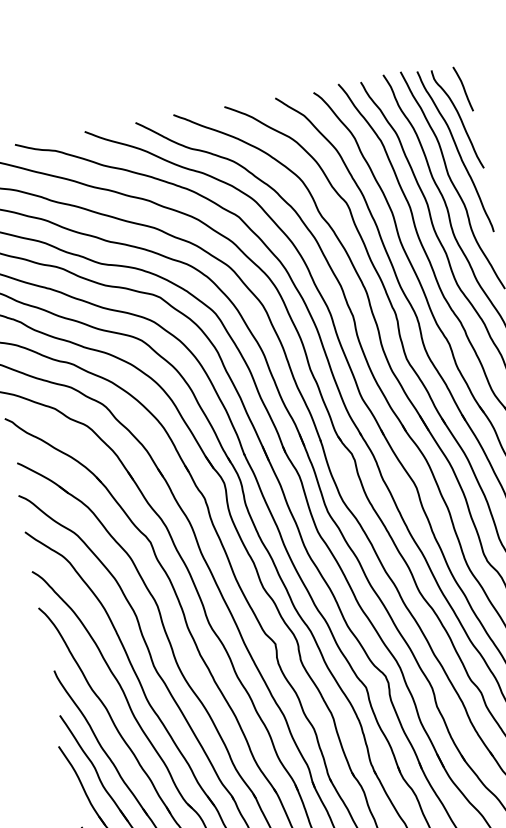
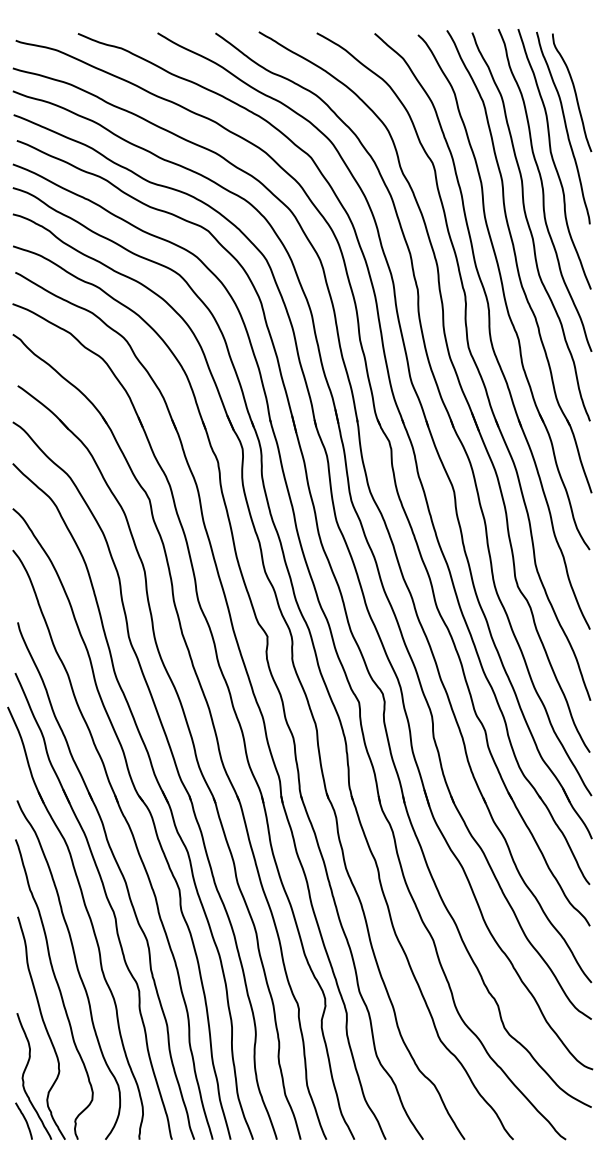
curve: (463, 89) -> (584, 60), removed

